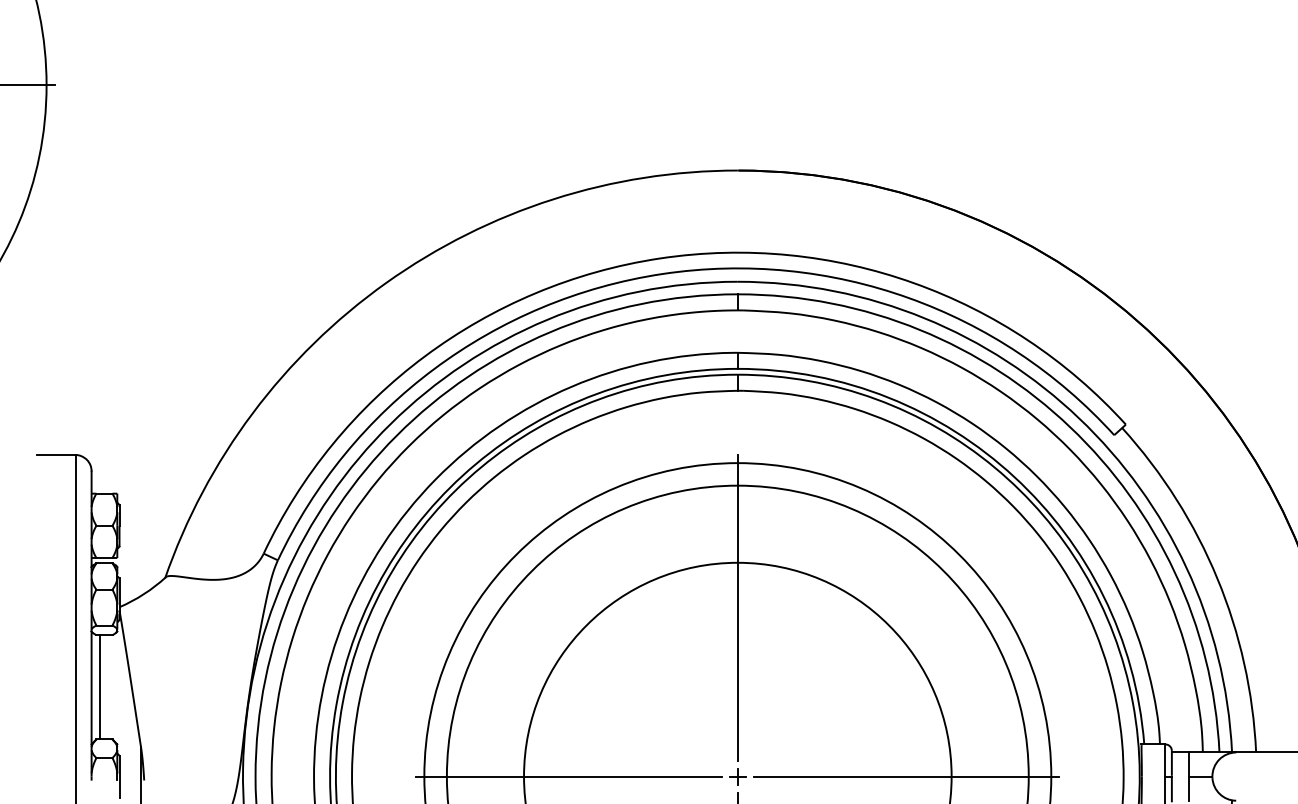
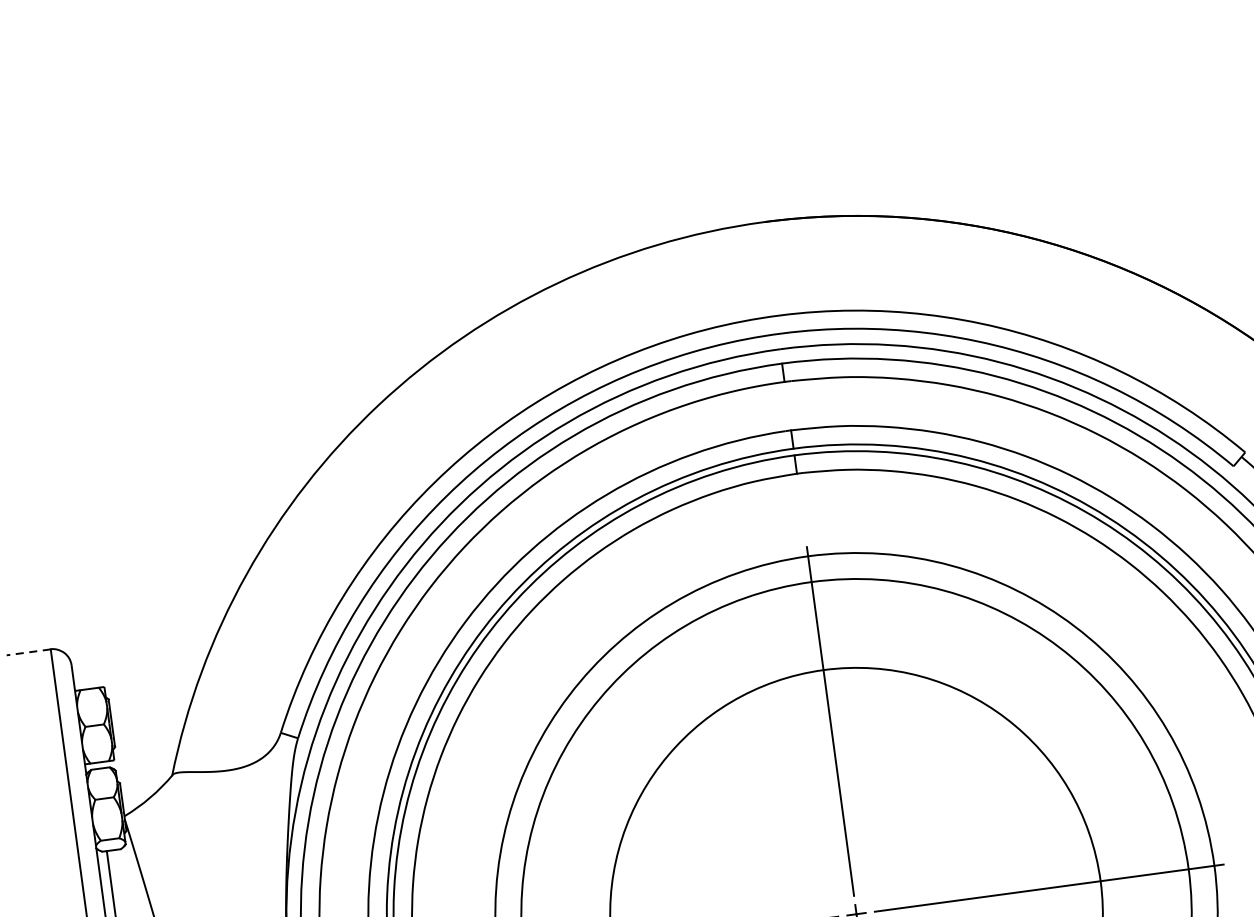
line: (55, 455) -> (27, 652), solid -> dashed

